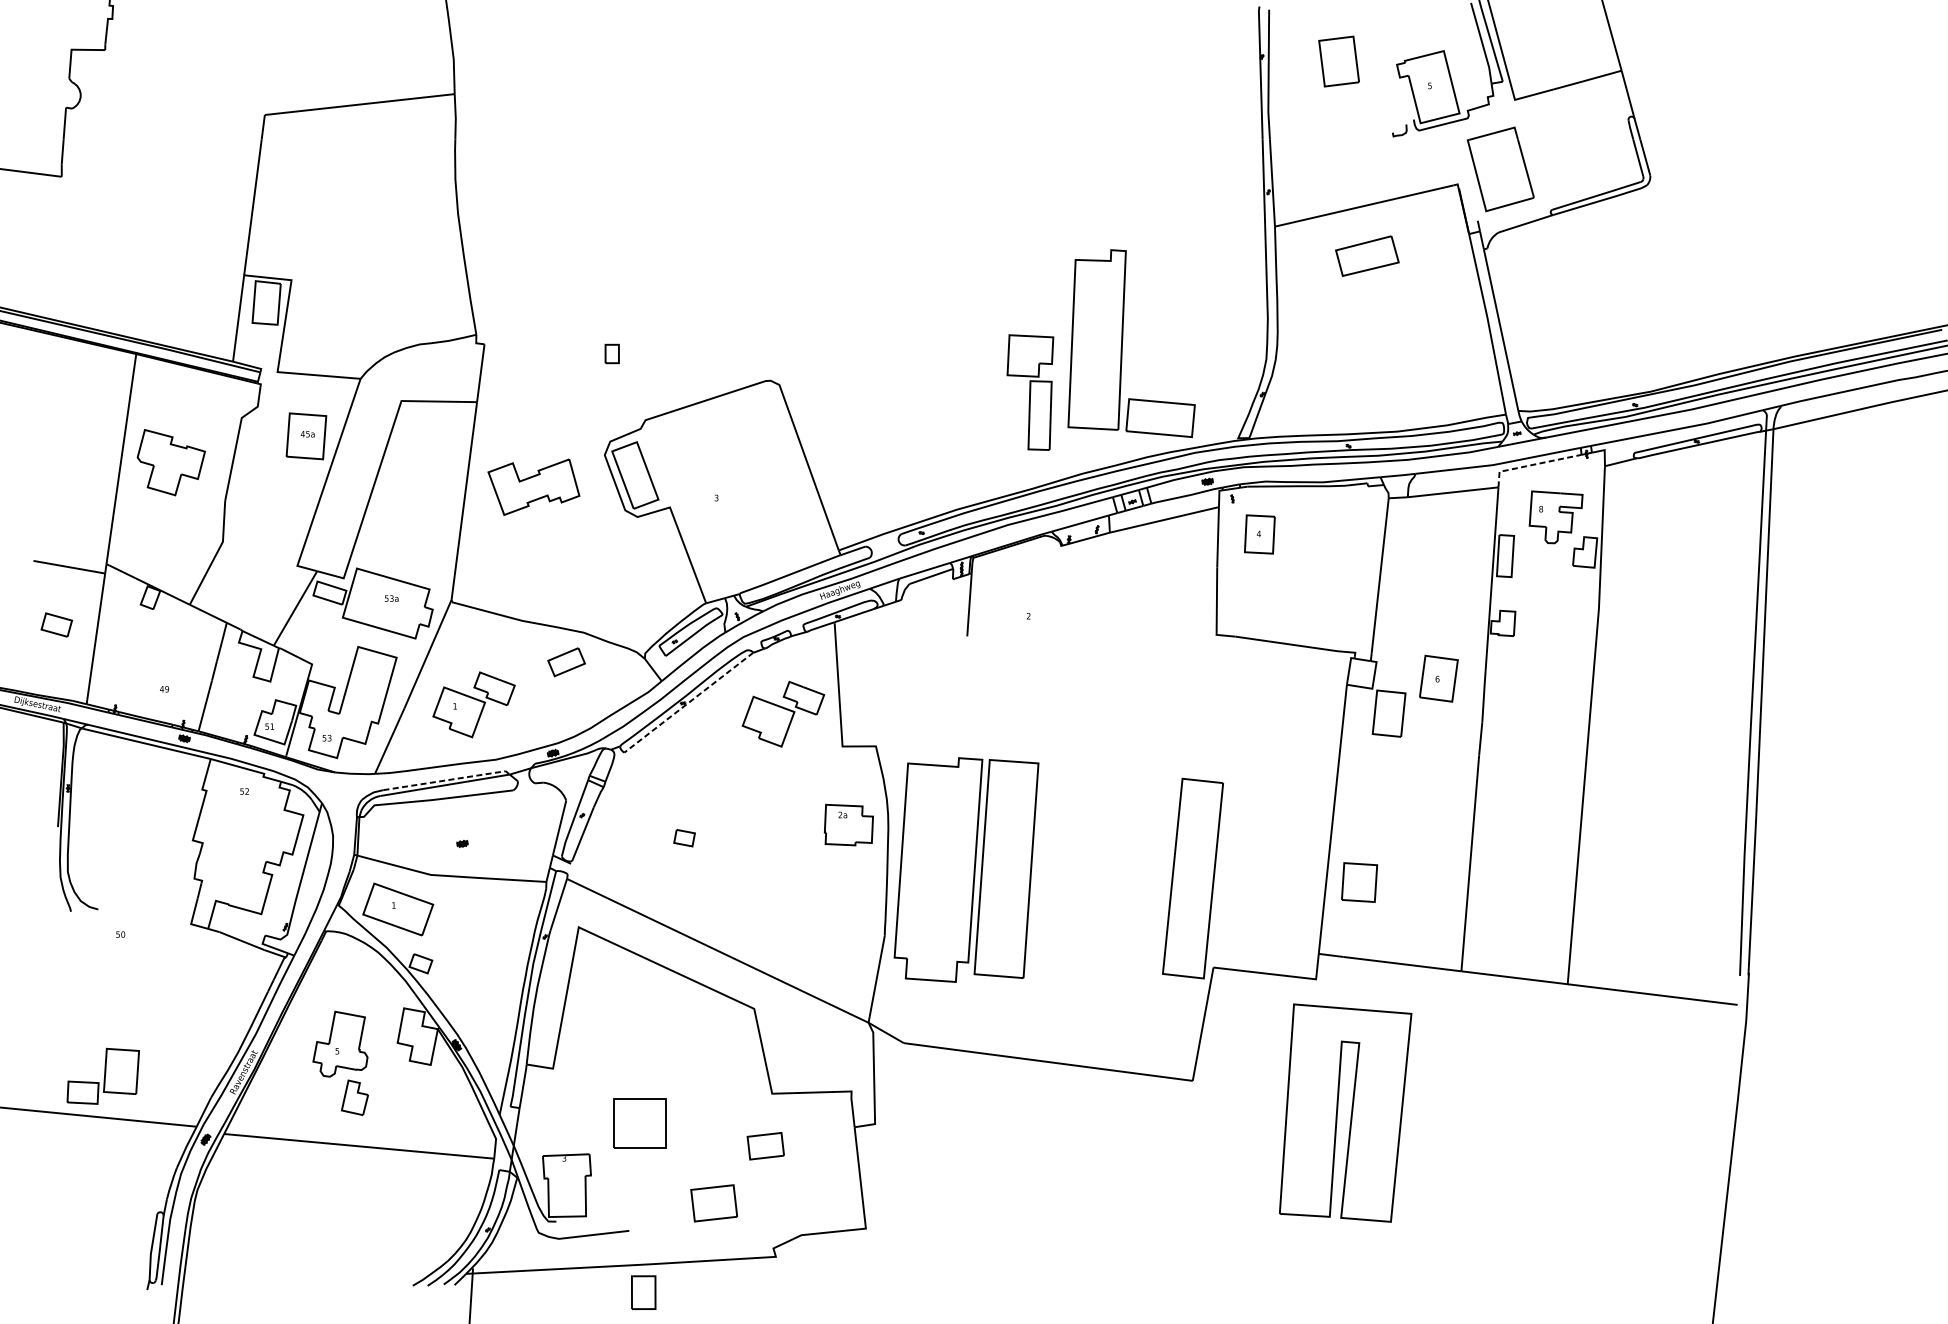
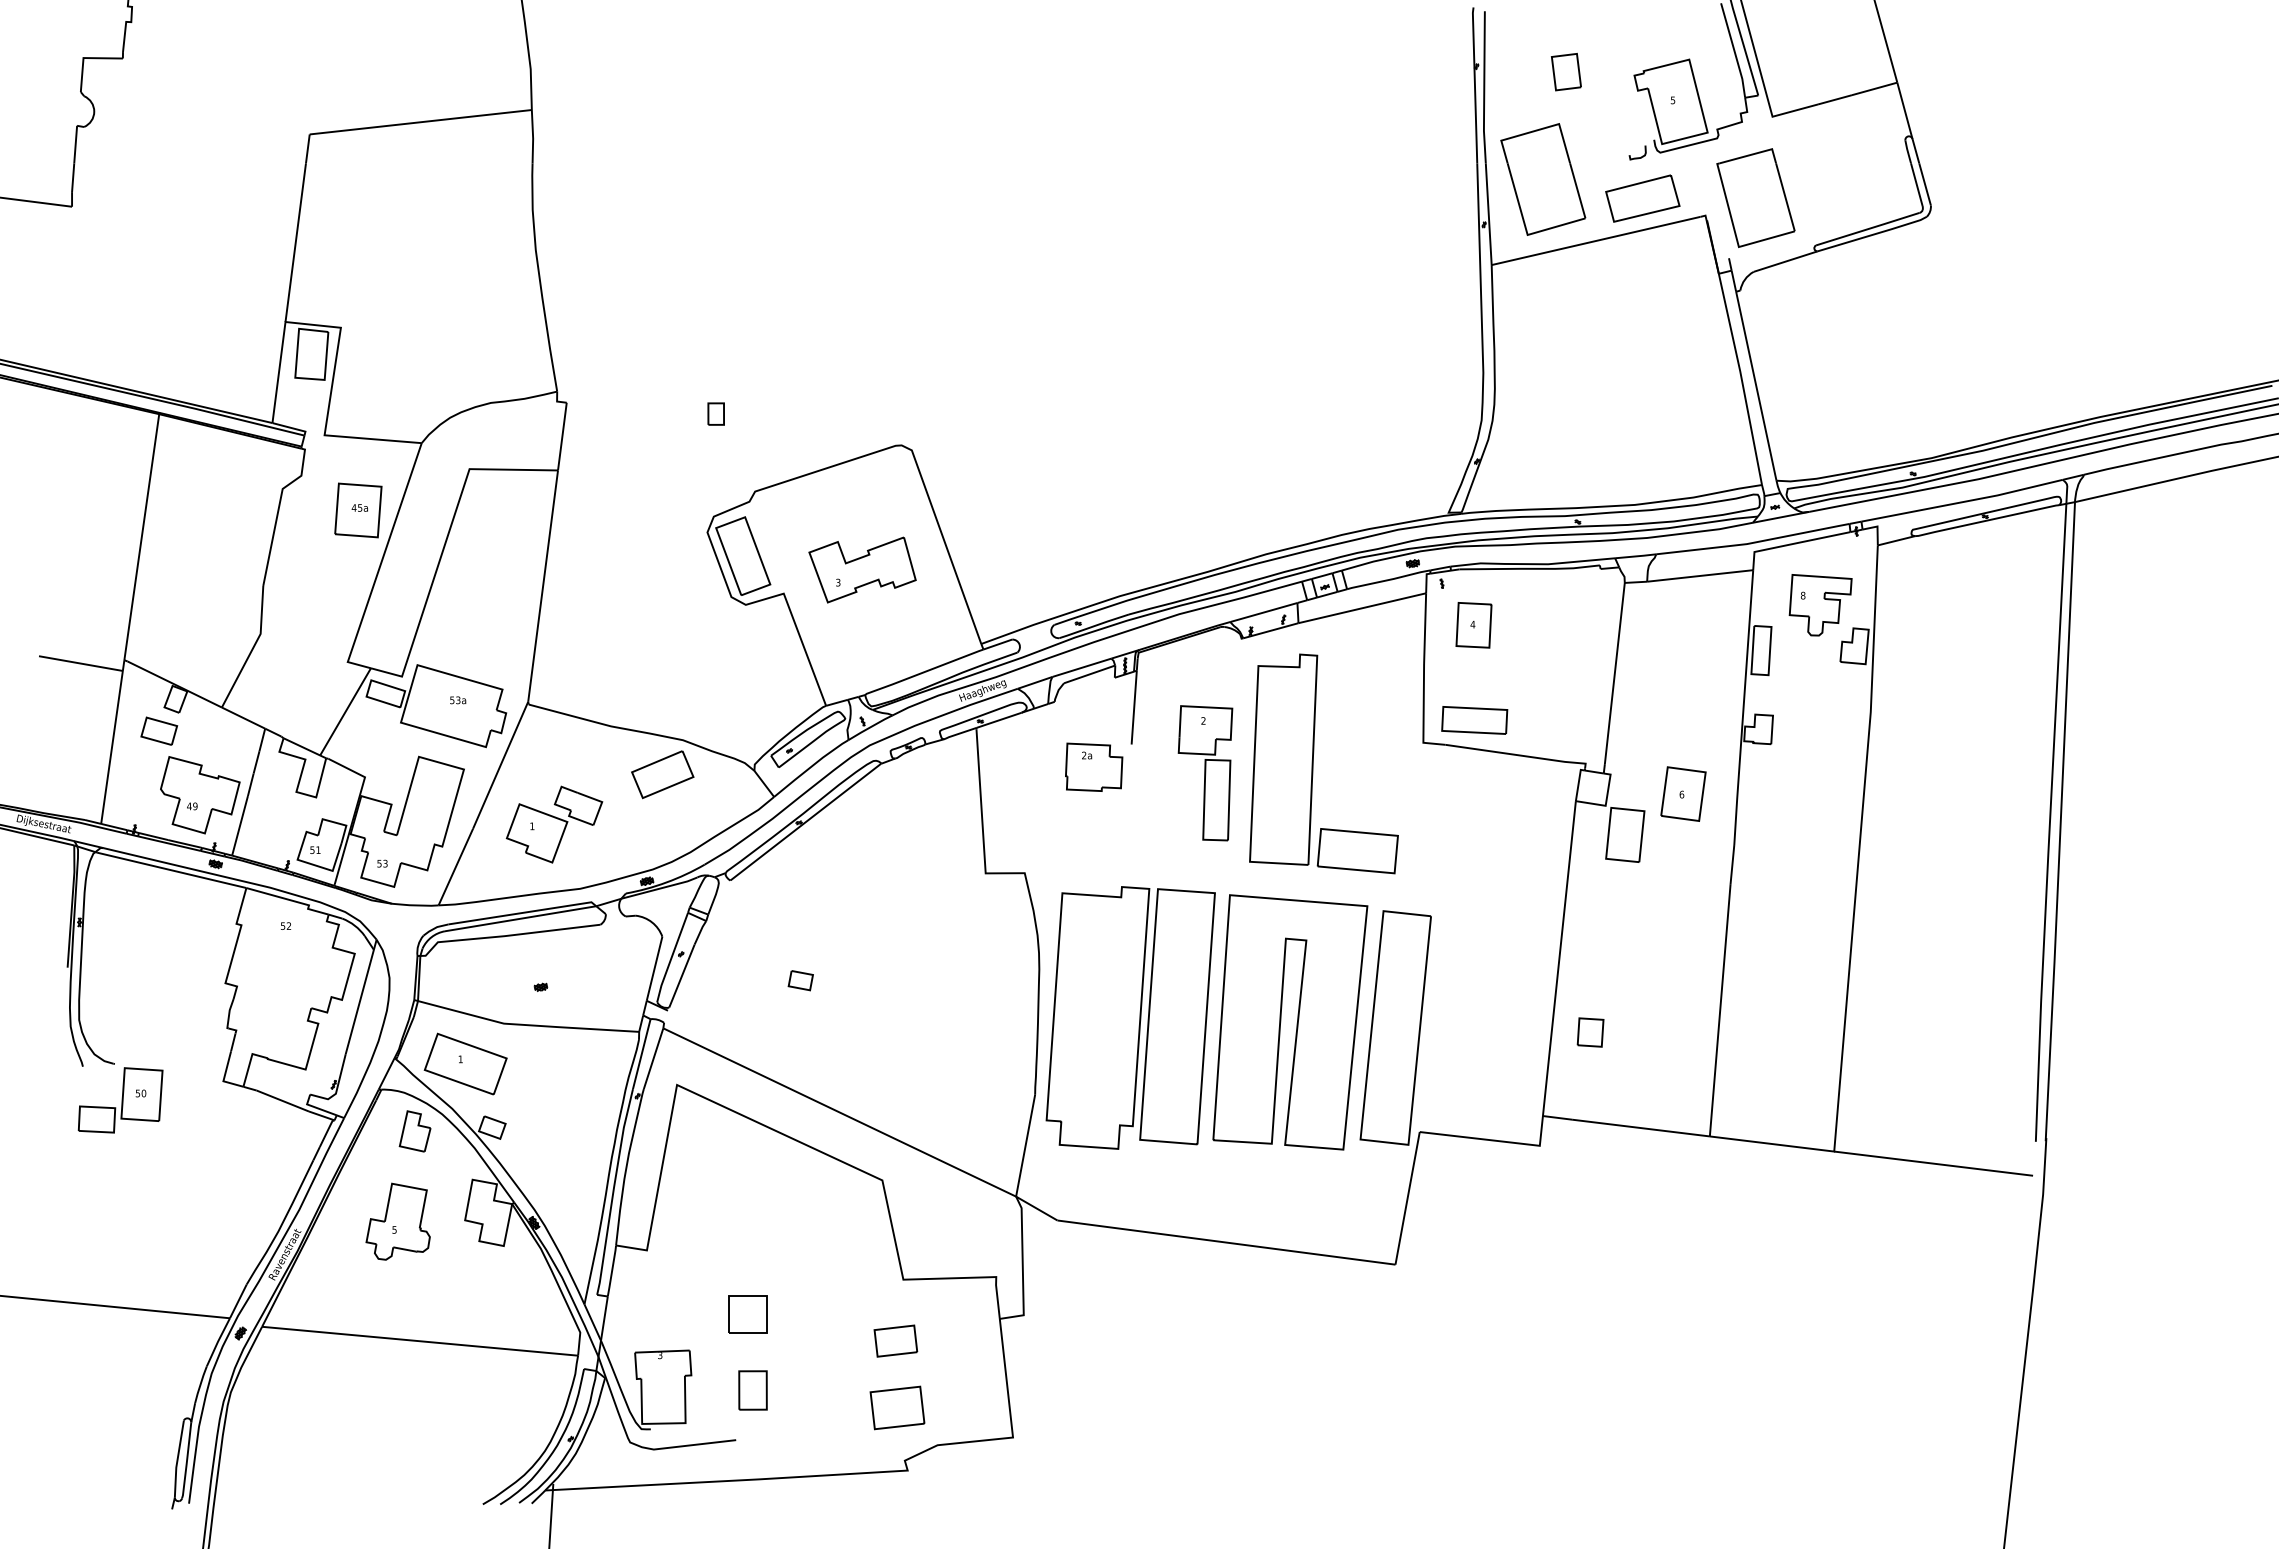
part: (1338, 62) -> (1565, 72), size x0.62
part: (1319, 153) -> (1543, 179), added
part: (1367, 256) -> (1642, 198), moved
part: (1122, 343) -> (1313, 763), moved
part: (1030, 392) -> (1205, 773), moved
part: (171, 462) -> (200, 795), moved
line: (1532, 464) -> (1793, 543), dashed -> solid
part: (533, 486) -> (862, 569), moved
part: (1260, 615) -> (1474, 720), added
part: (57, 624) -> (159, 730), moved
part: (566, 662) -> (662, 774), size x1.43
line: (688, 703) -> (805, 822), dashed -> solid
part: (783, 714) -> (916, 835), removed
line: (448, 779) -> (524, 912), dashed -> solid
part: (849, 824) -> (1094, 766), moved
part: (1359, 882) -> (1590, 1032), size x0.62
part: (103, 1076) -> (120, 1100), moved
part: (354, 1097) -> (414, 1131), moved
part: (1350, 1114) -> (1296, 1023), moved
part: (638, 1123) -> (747, 1314), size x0.62
part: (714, 1202) -> (897, 1407), moved
part: (643, 1292) -> (752, 1390), moved

